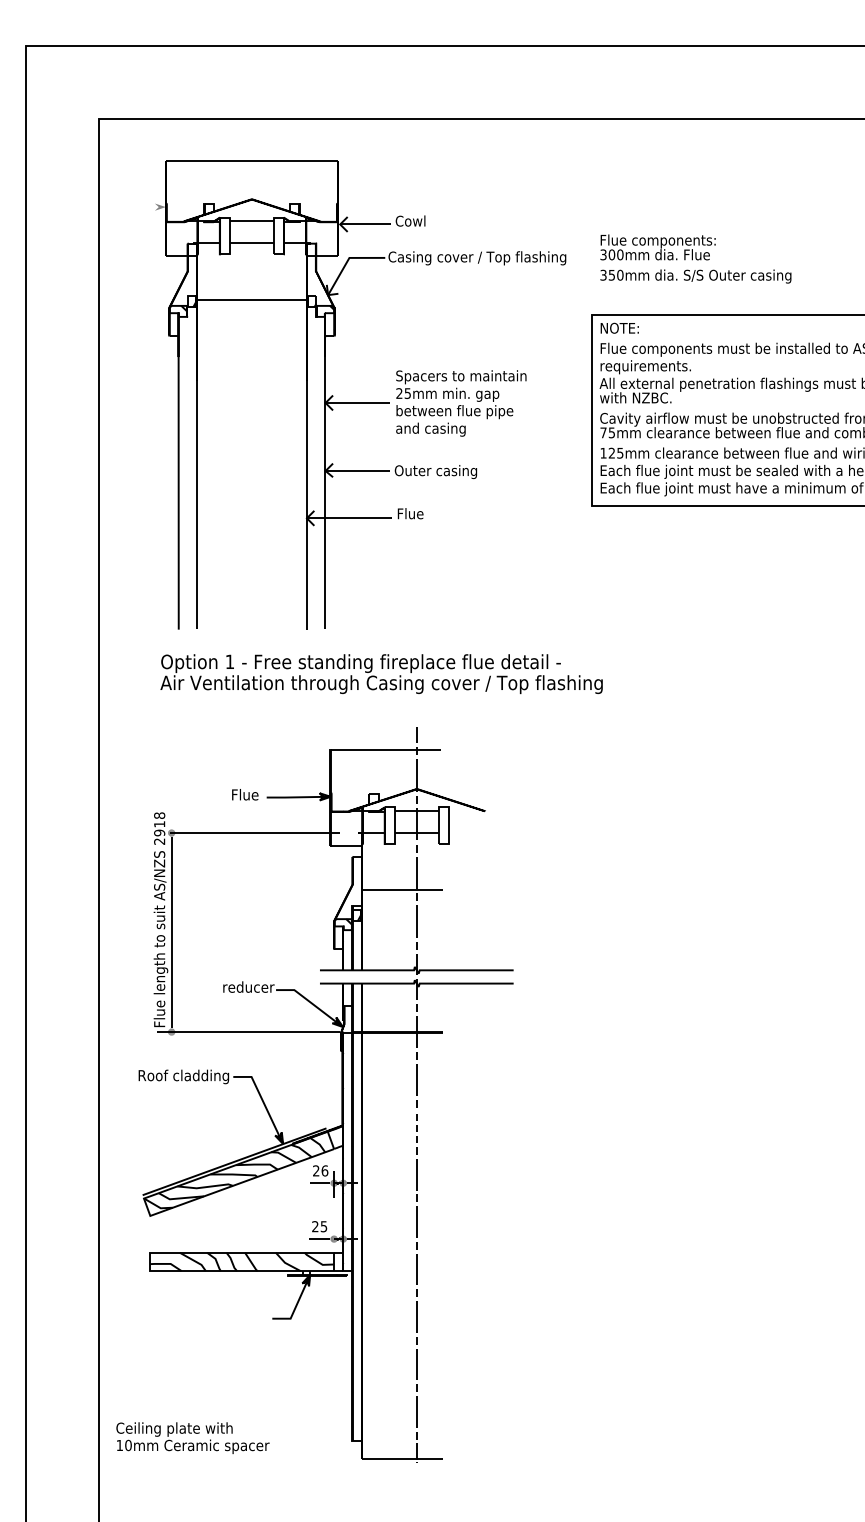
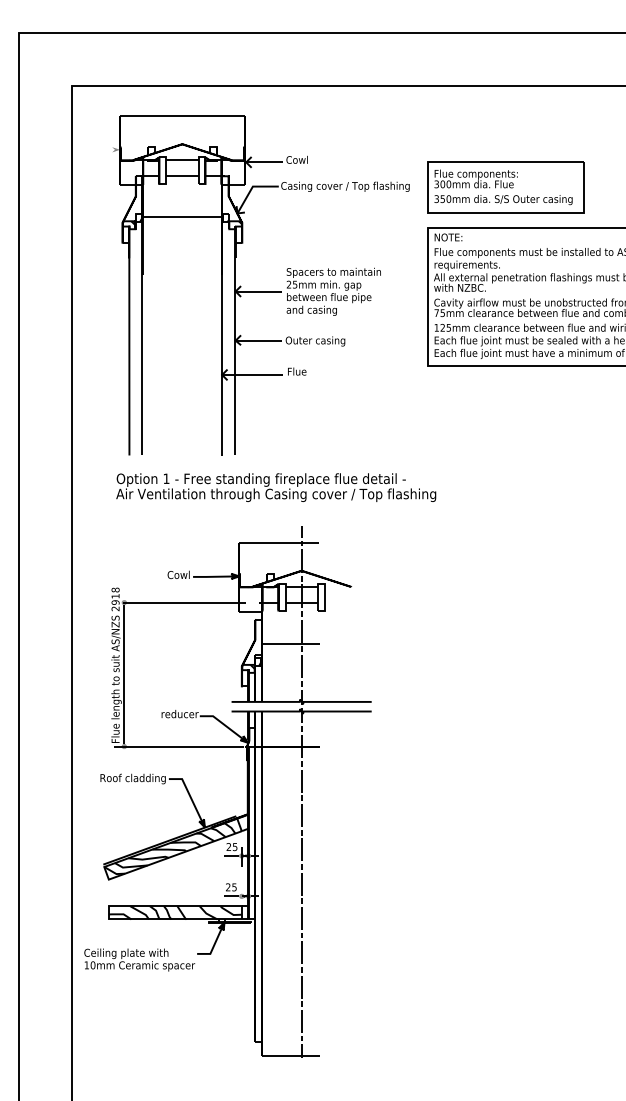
part: (699, 258) -> (506, 186), added
text: (246, 794) -> (178, 574), Flue -> Cowl
line: (416, 1127) -> (301, 815), dashed -> solid
text: (324, 1170) -> (234, 846), 26 -> 25
text: (192, 1437) -> (139, 959), moved

